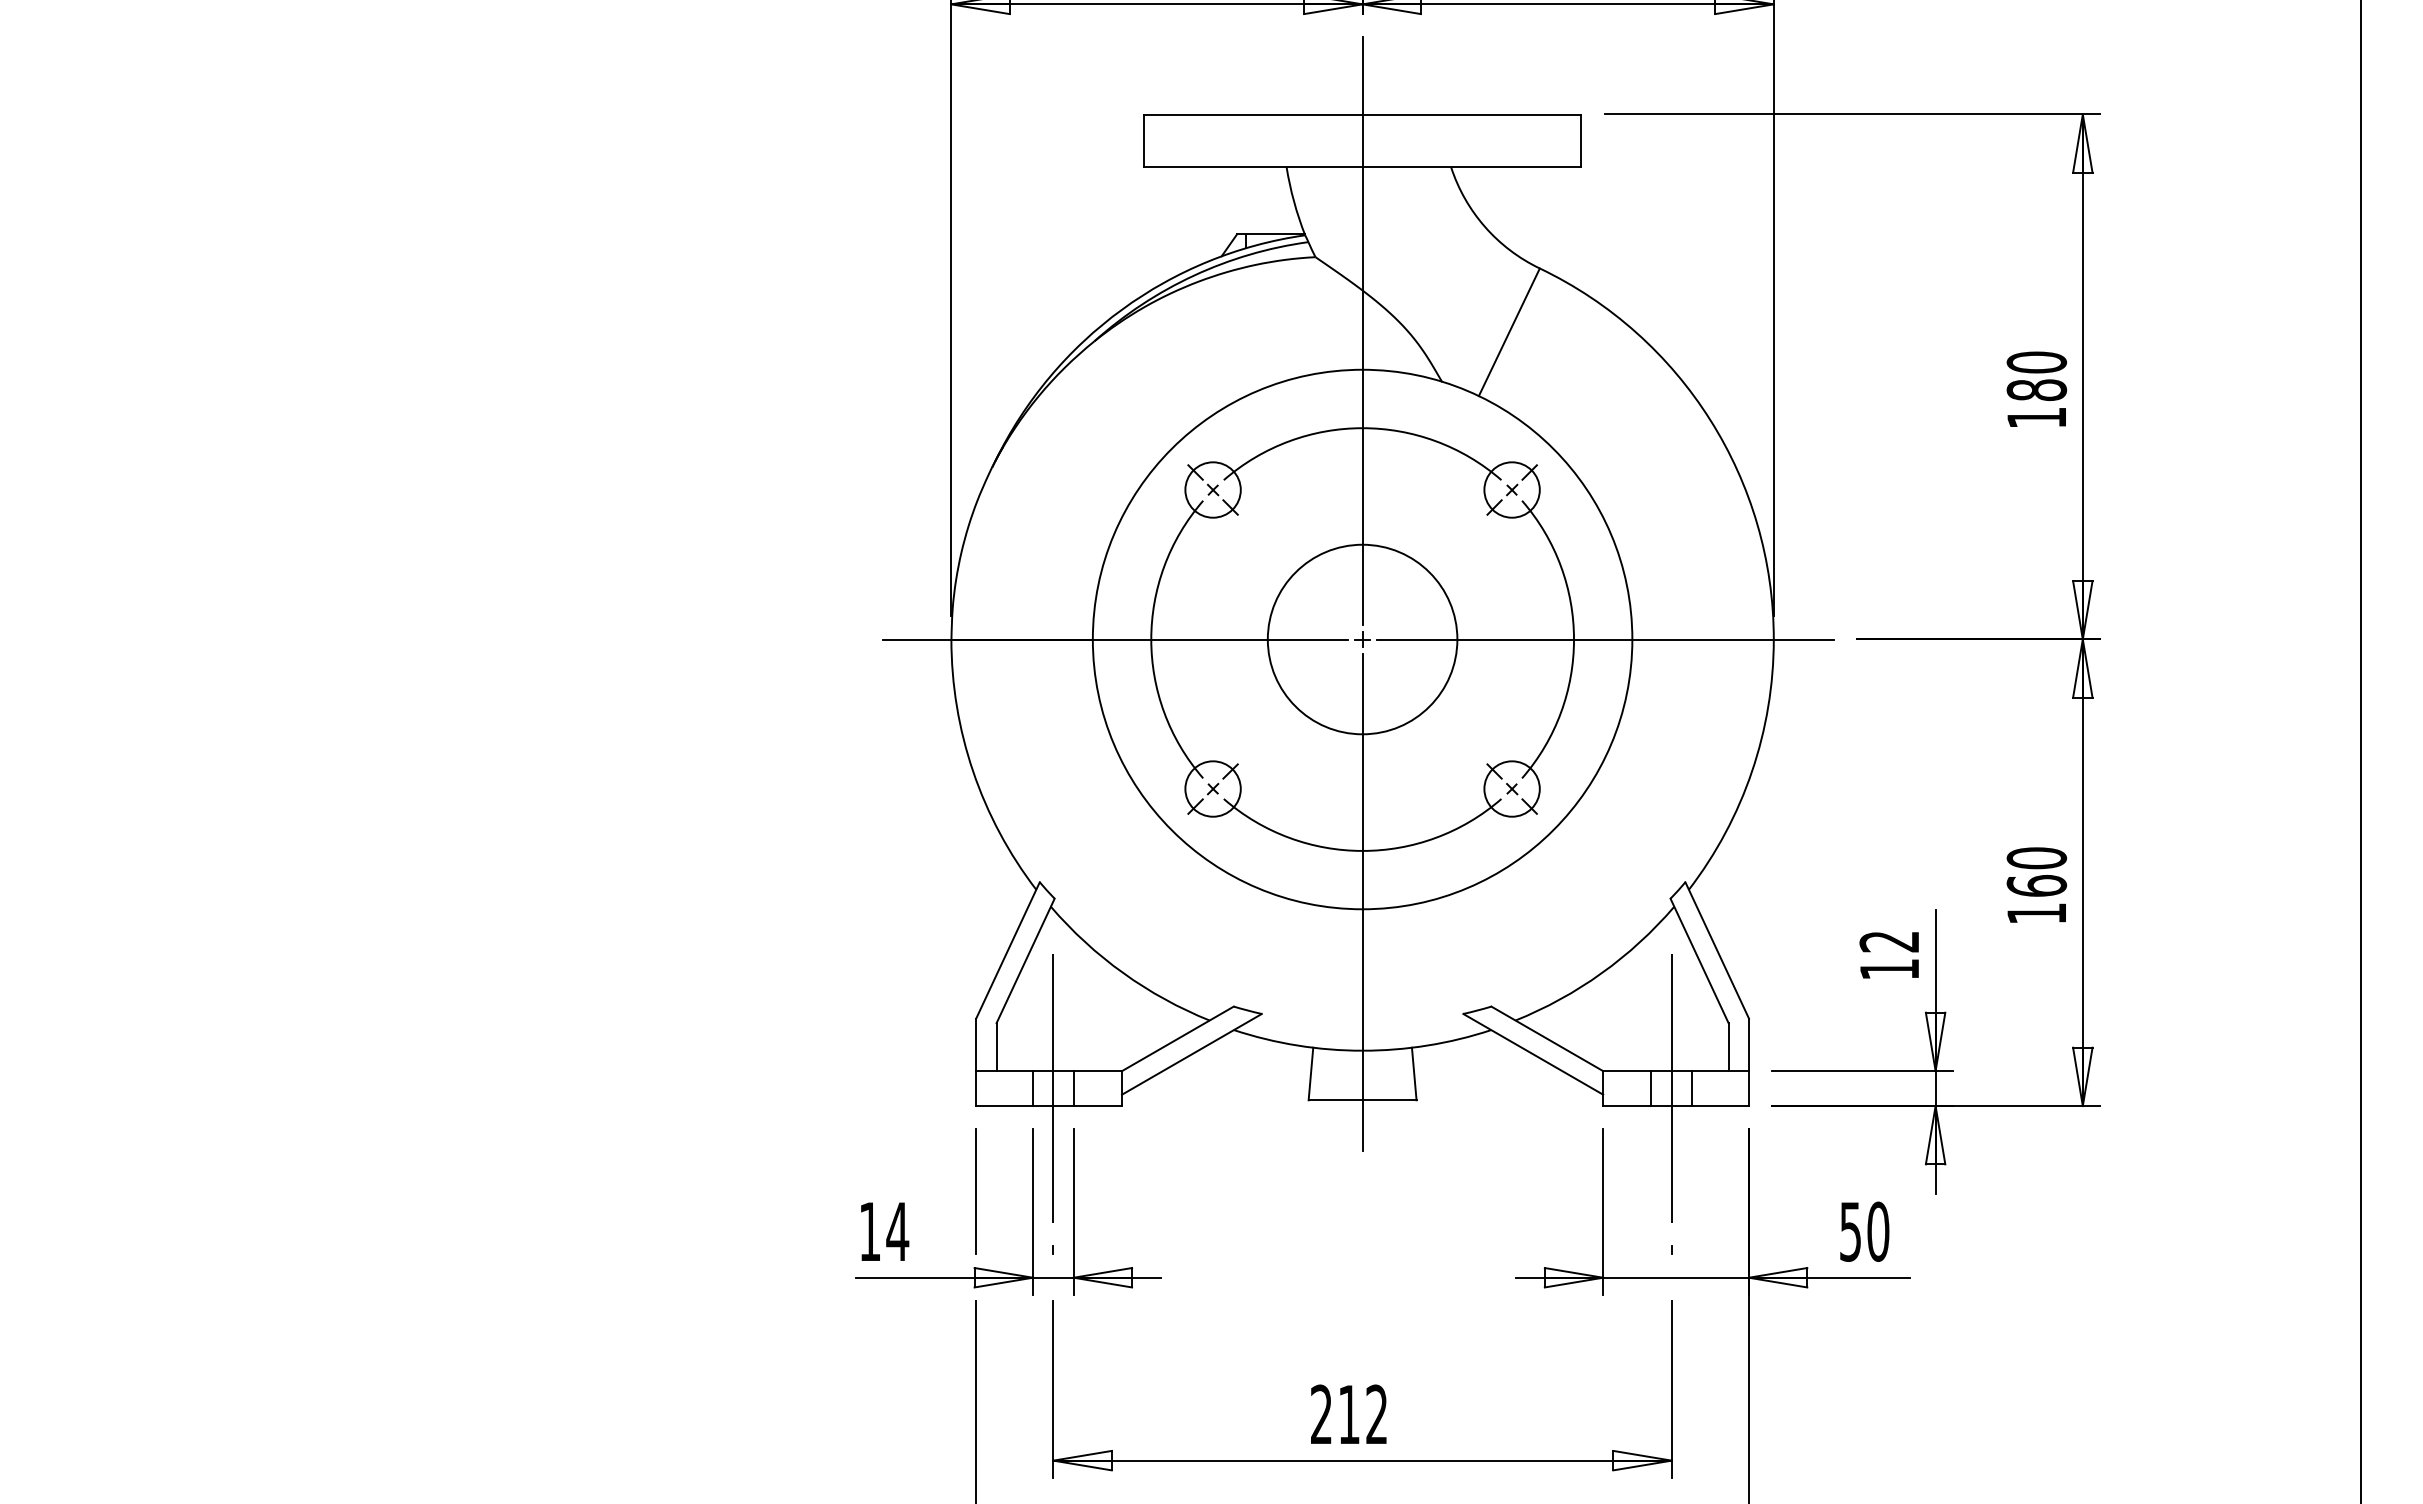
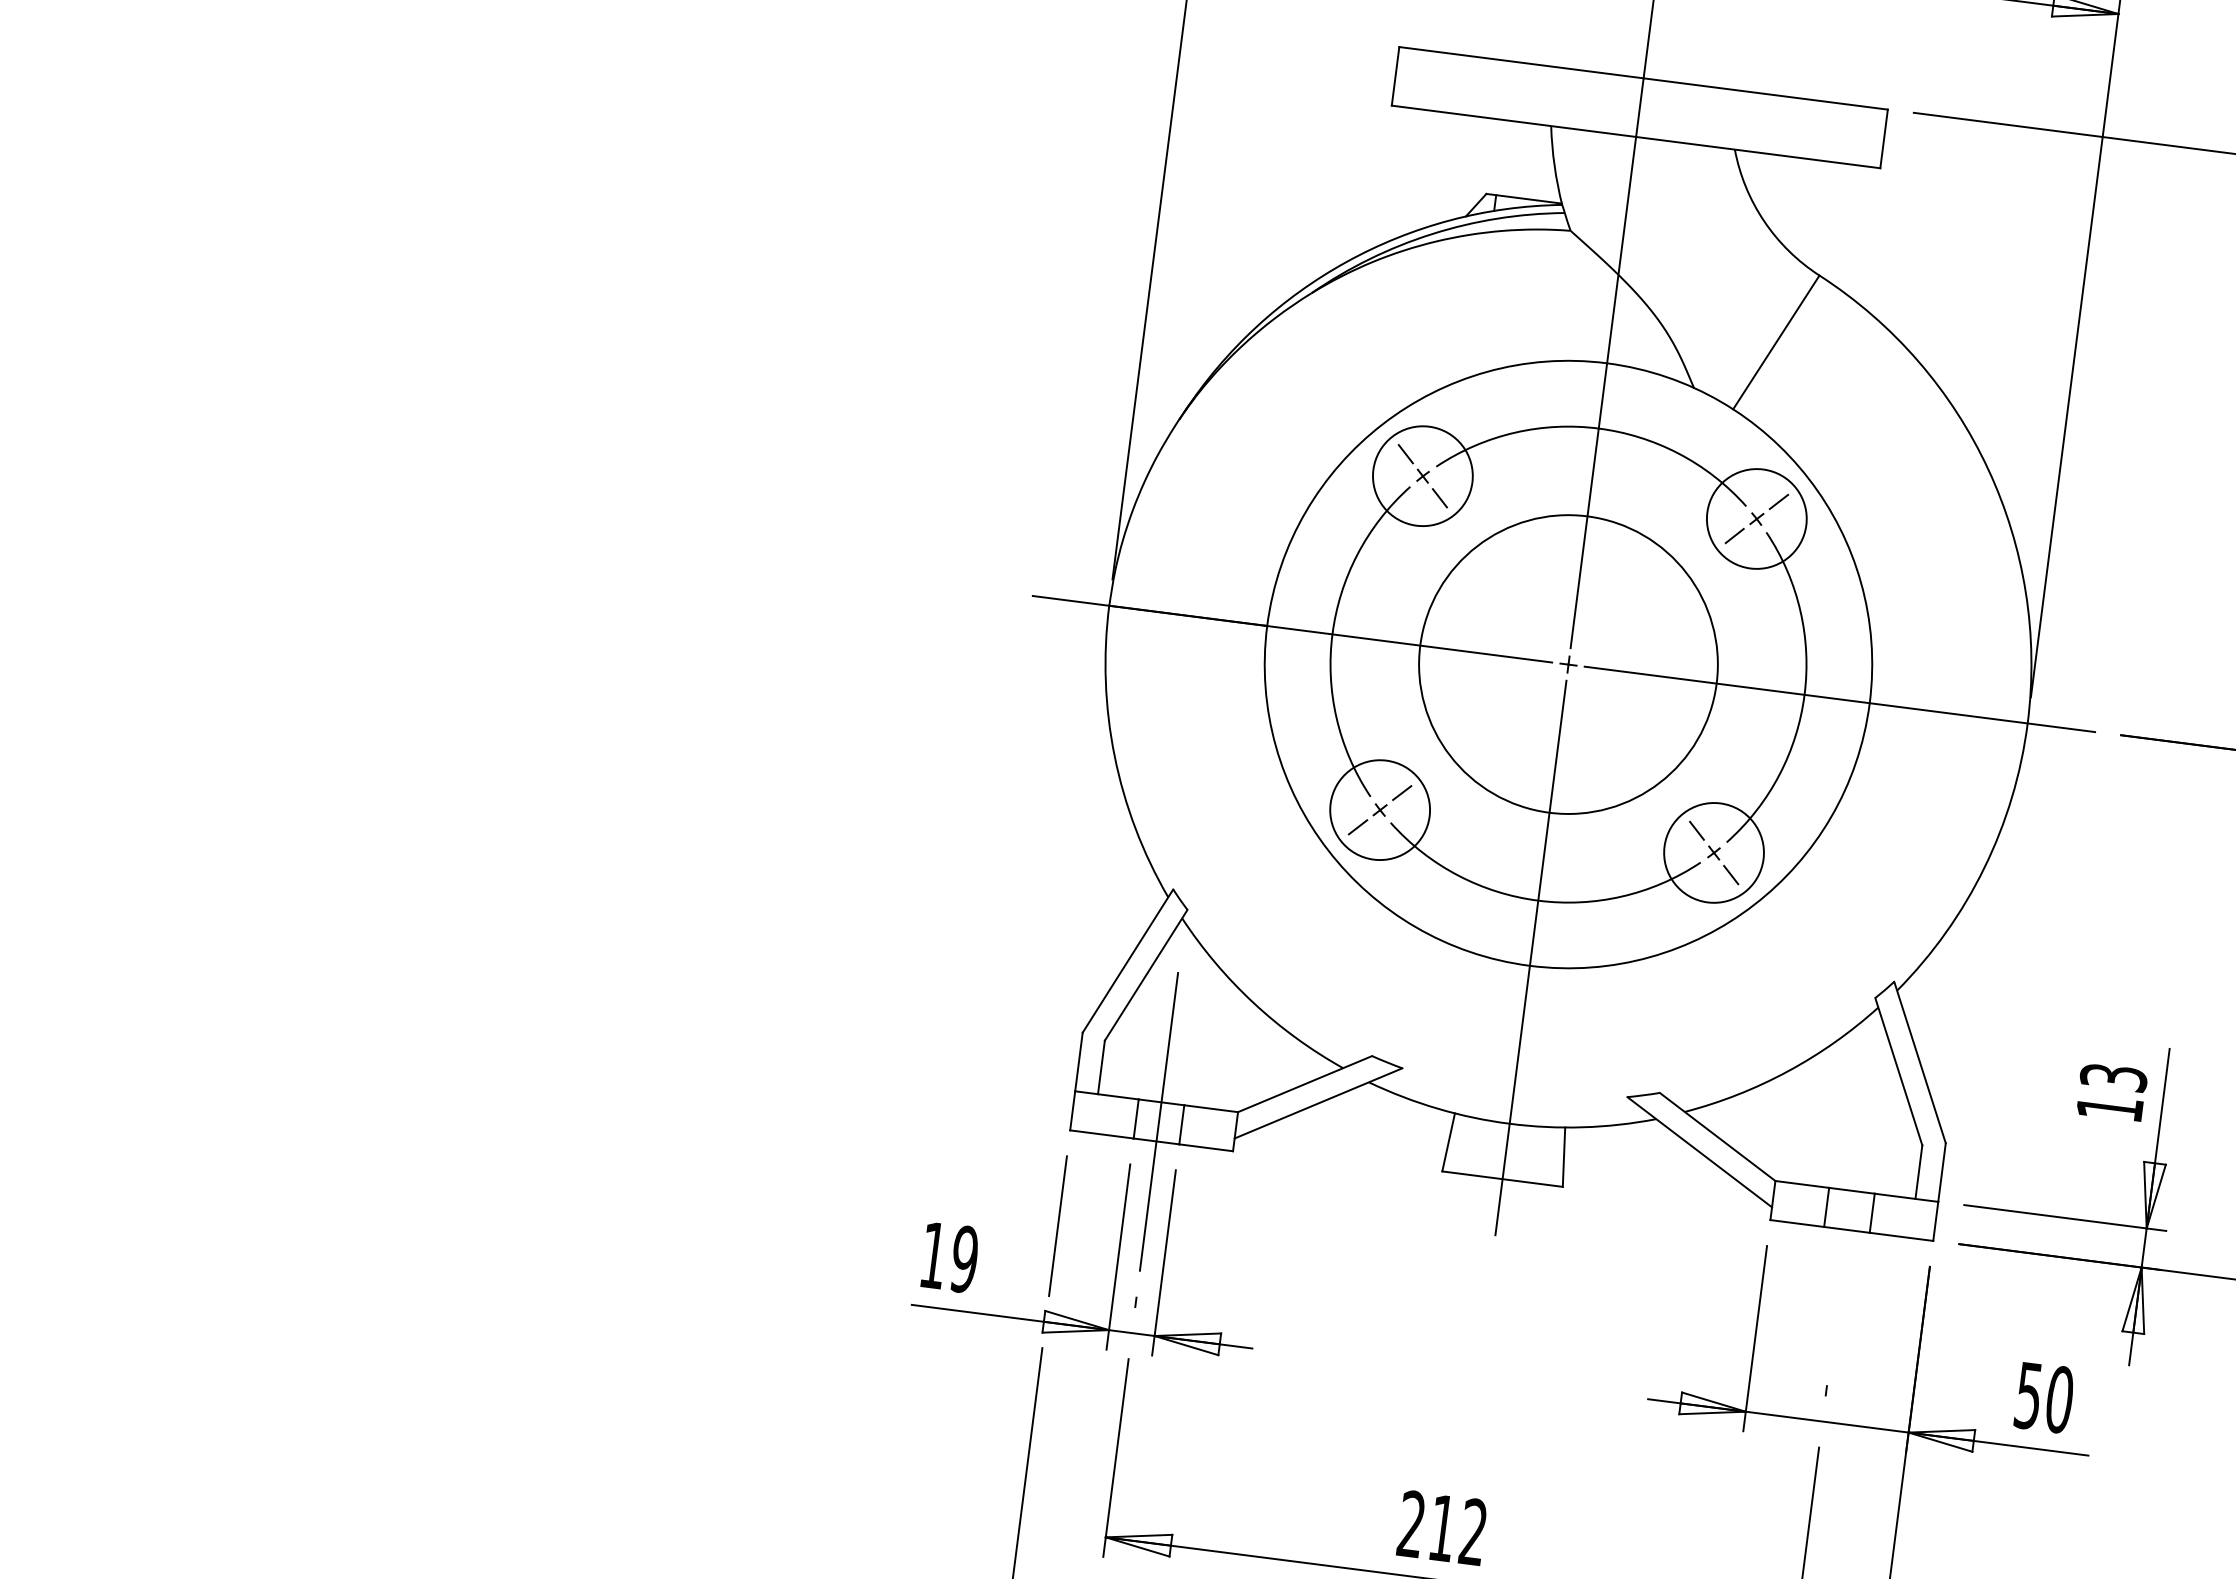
circle: (1212, 489) -> (1422, 475), size x1.6
circle: (1511, 489) -> (1756, 518), size x1.6
circle: (1362, 639) -> (1568, 664), size x1.4
circle: (1212, 788) -> (1379, 809), size x1.6
circle: (1511, 788) -> (1713, 852), size x1.6
text: (1889, 941) -> (2113, 1077), 12 -> 13
line: (1671, 1088) -> (1849, 1210), removed
text: (897, 1231) -> (964, 1259), 14 -> 19

